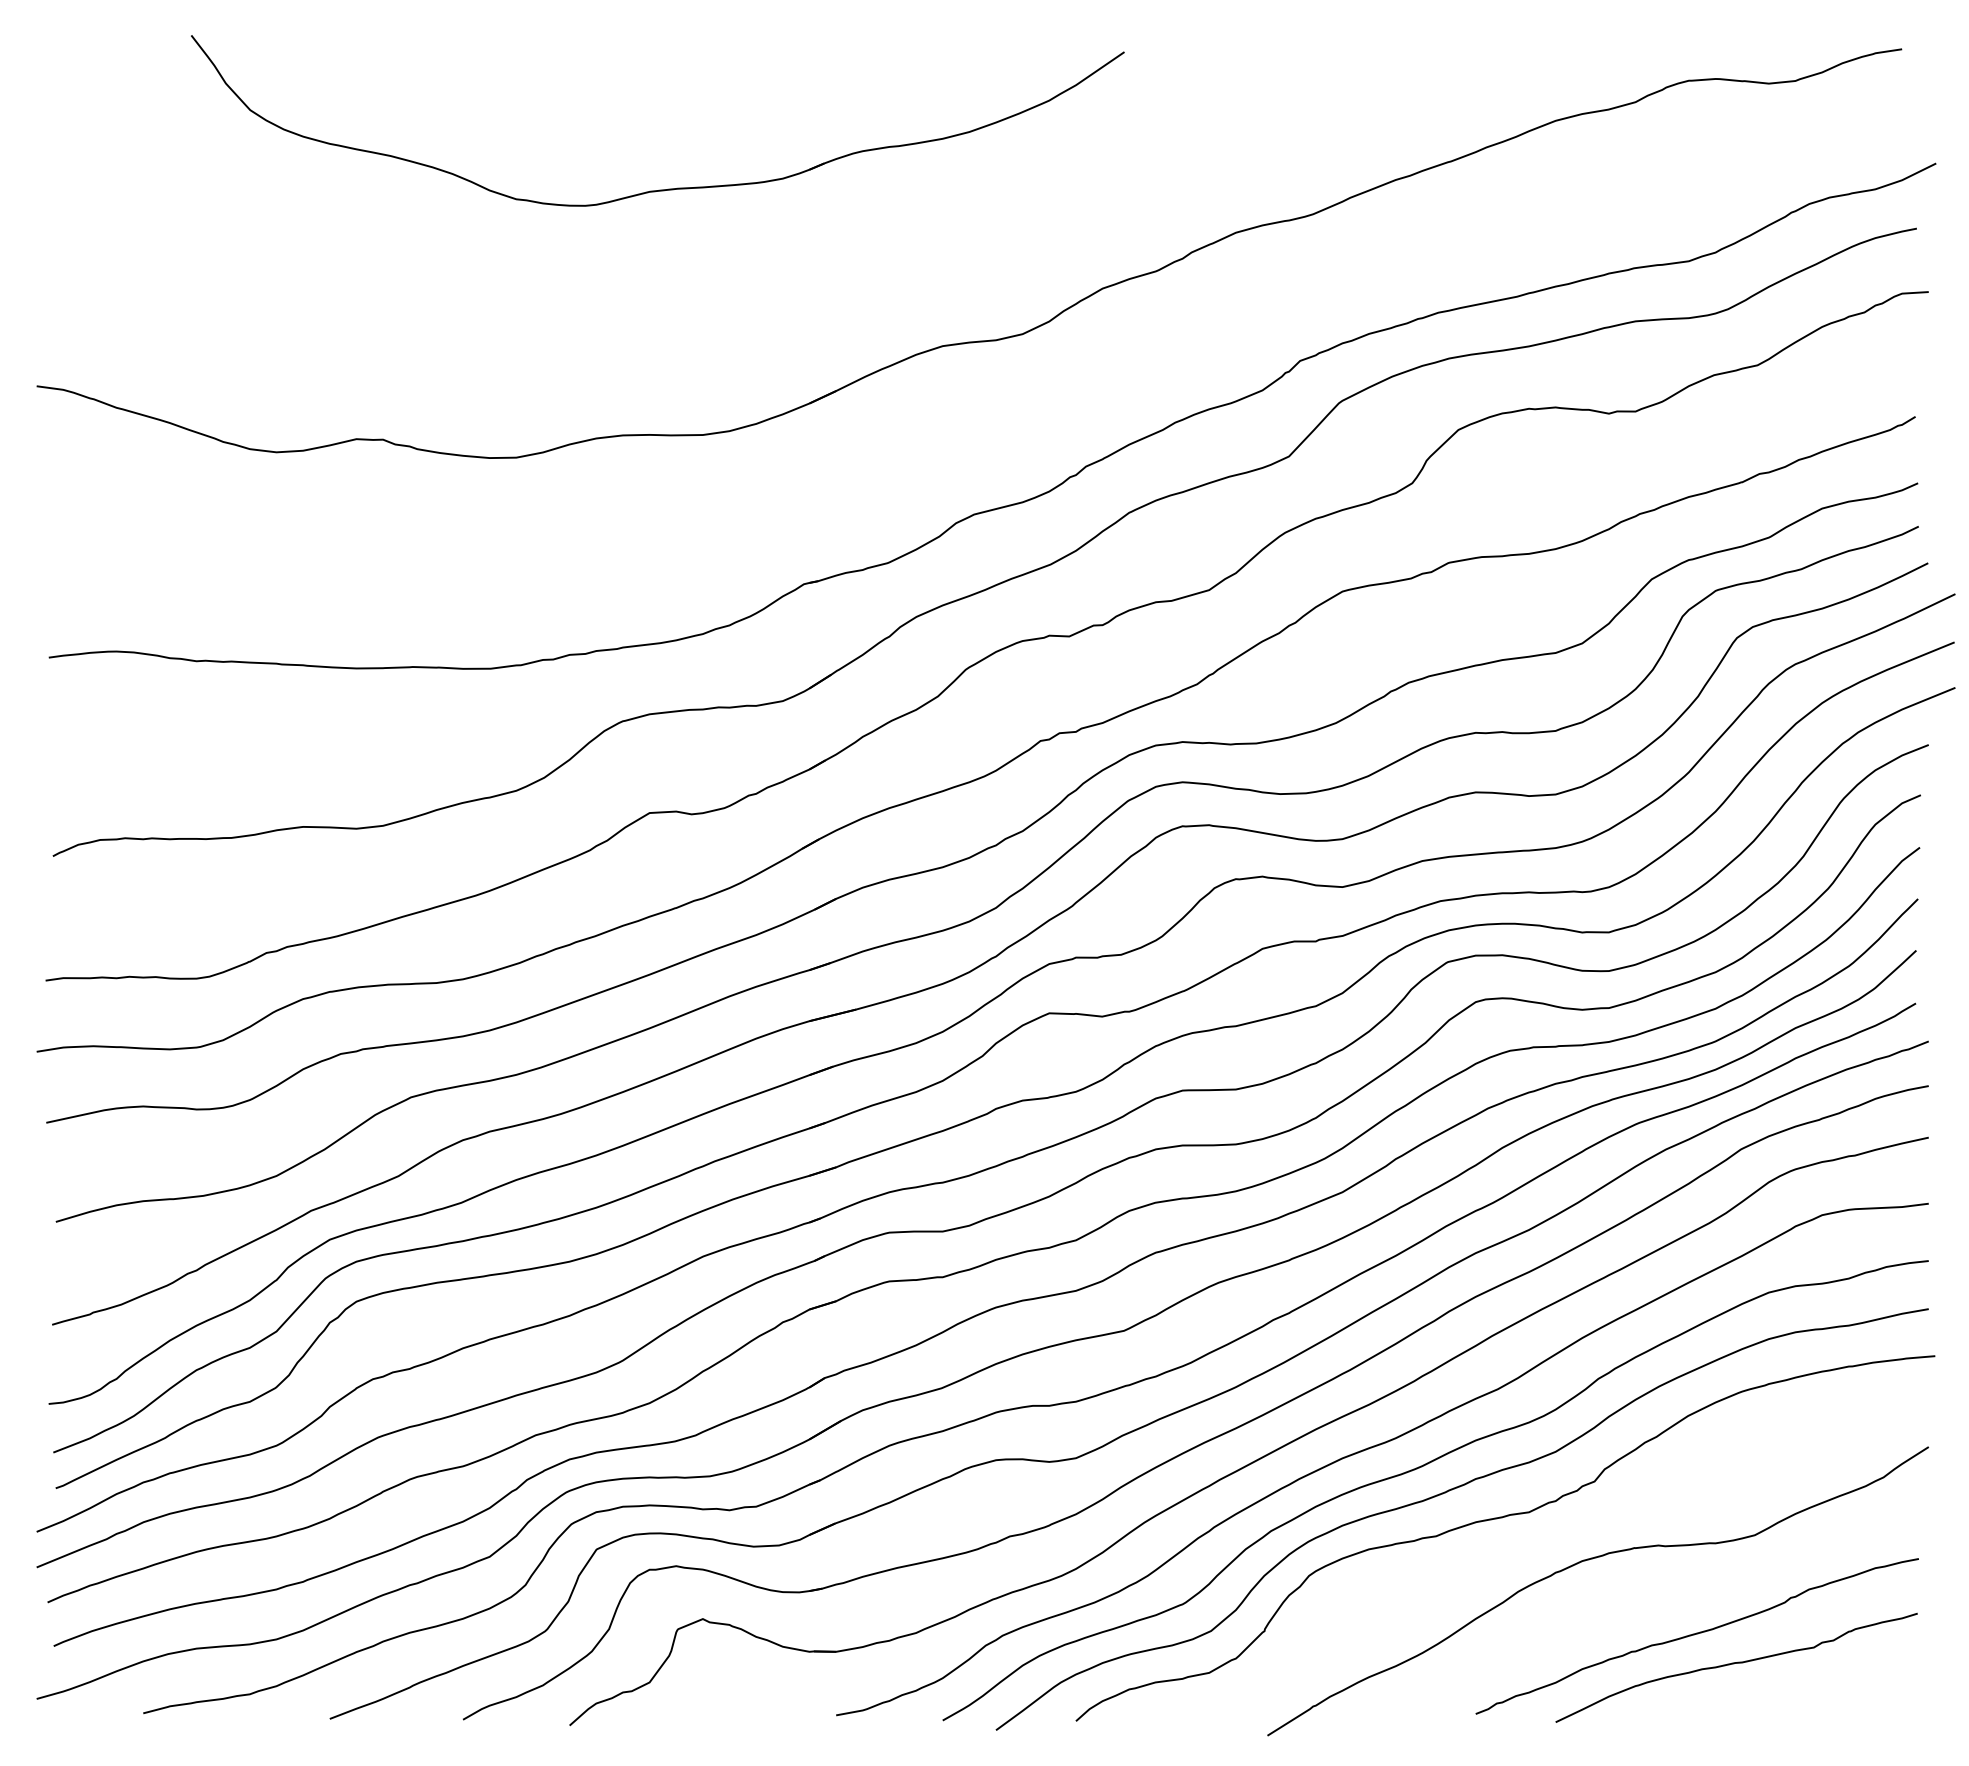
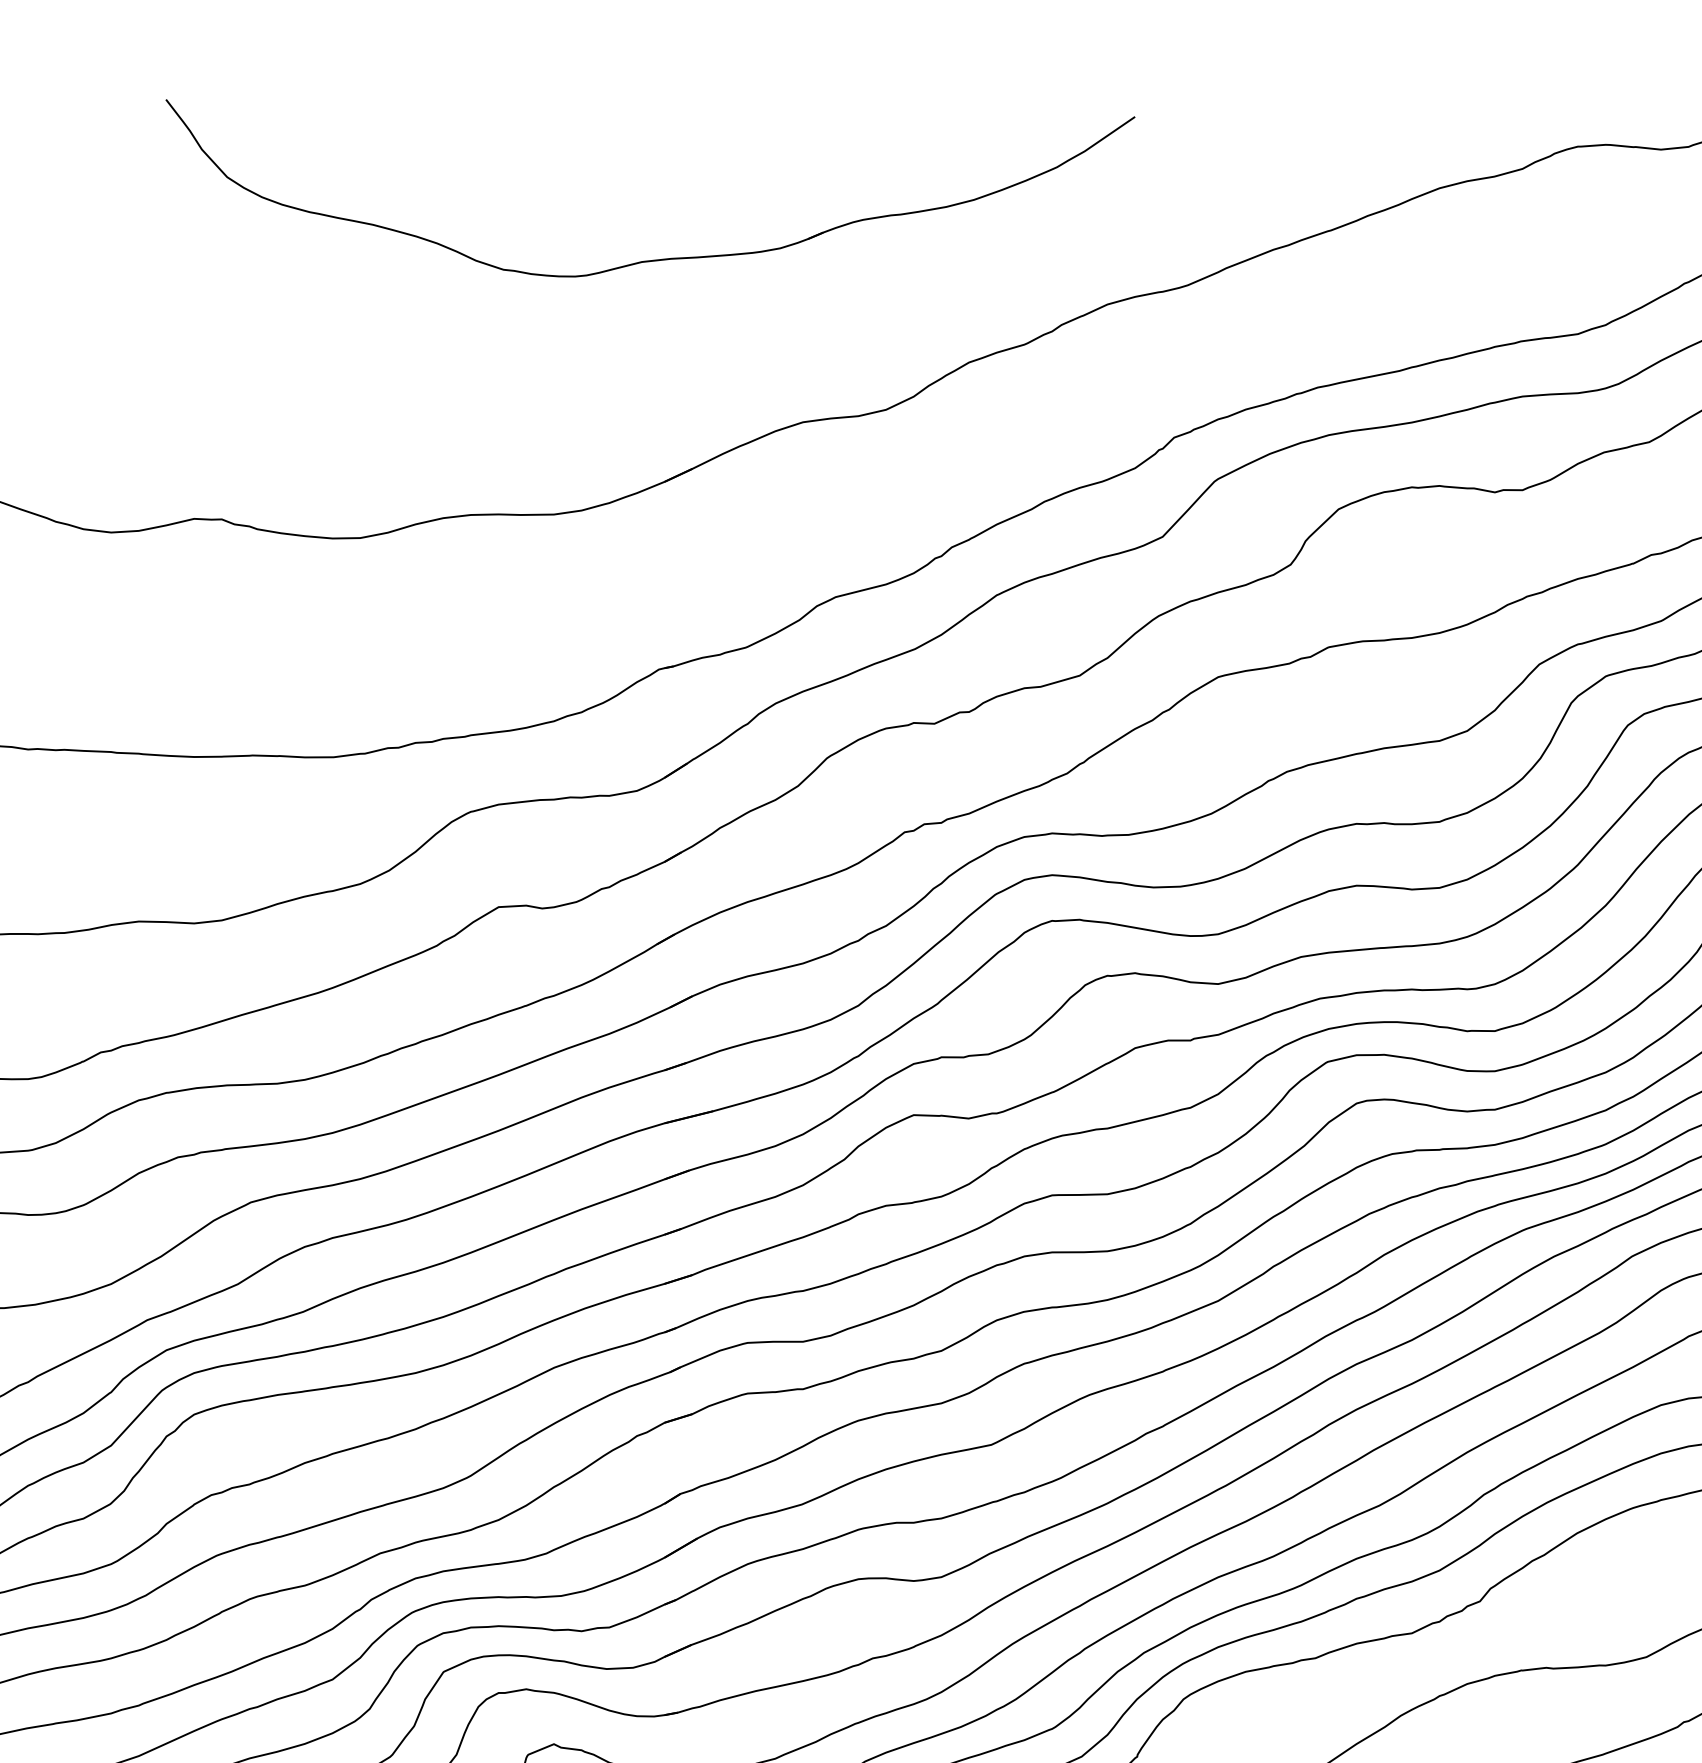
part: (668, 188) -> (661, 258), moved

